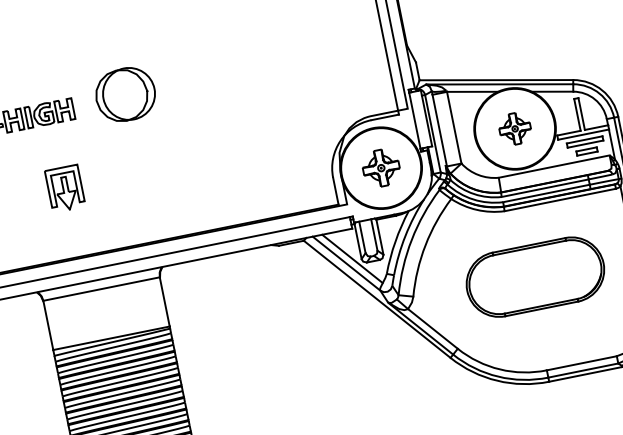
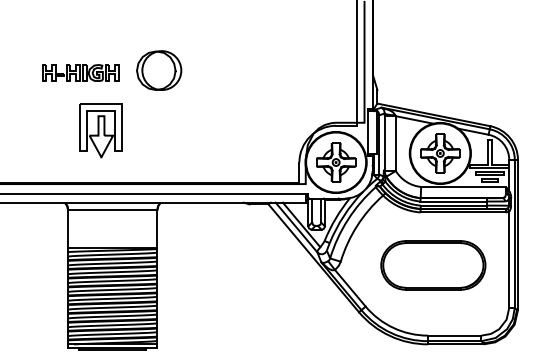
part: (515, 128) -> (440, 153), size x1.67
part: (381, 168) -> (336, 162), size x1.43
part: (64, 188) -> (100, 130), size x1.67

